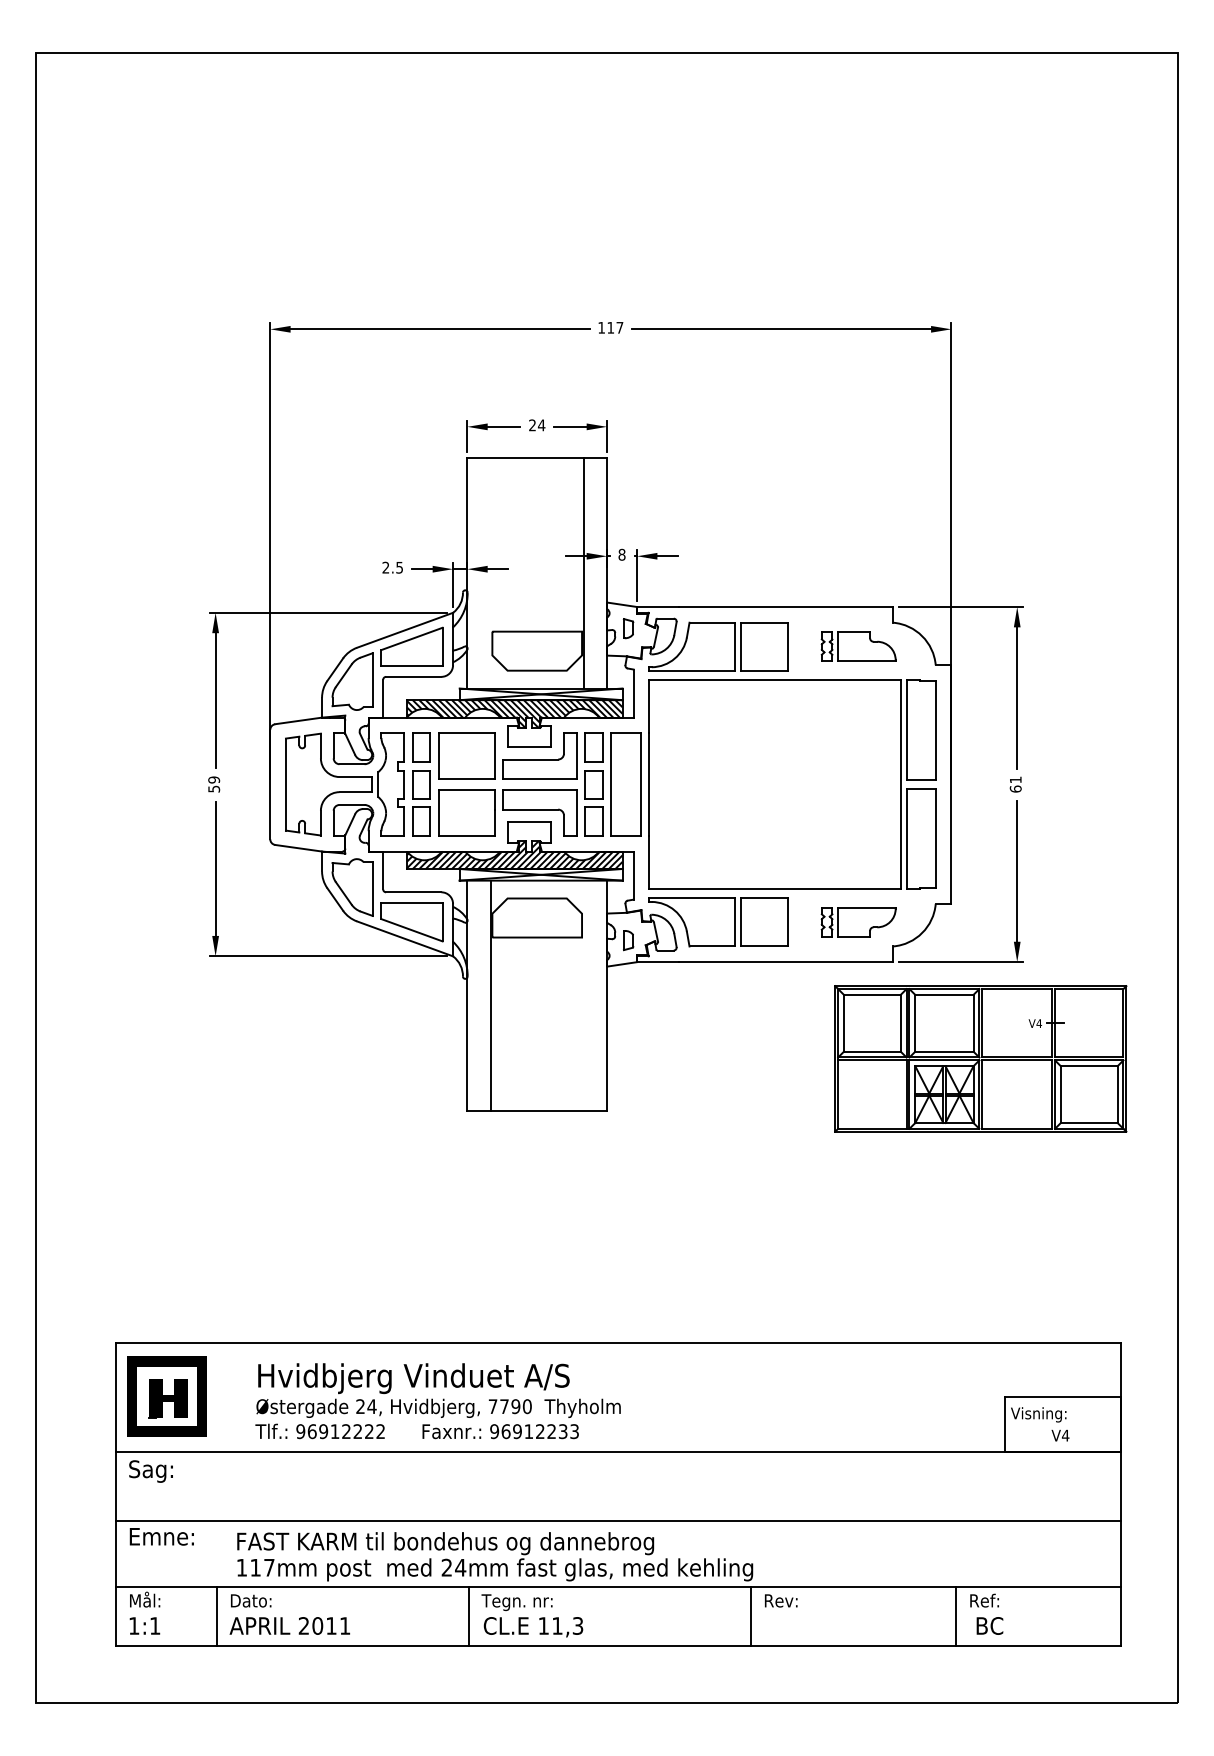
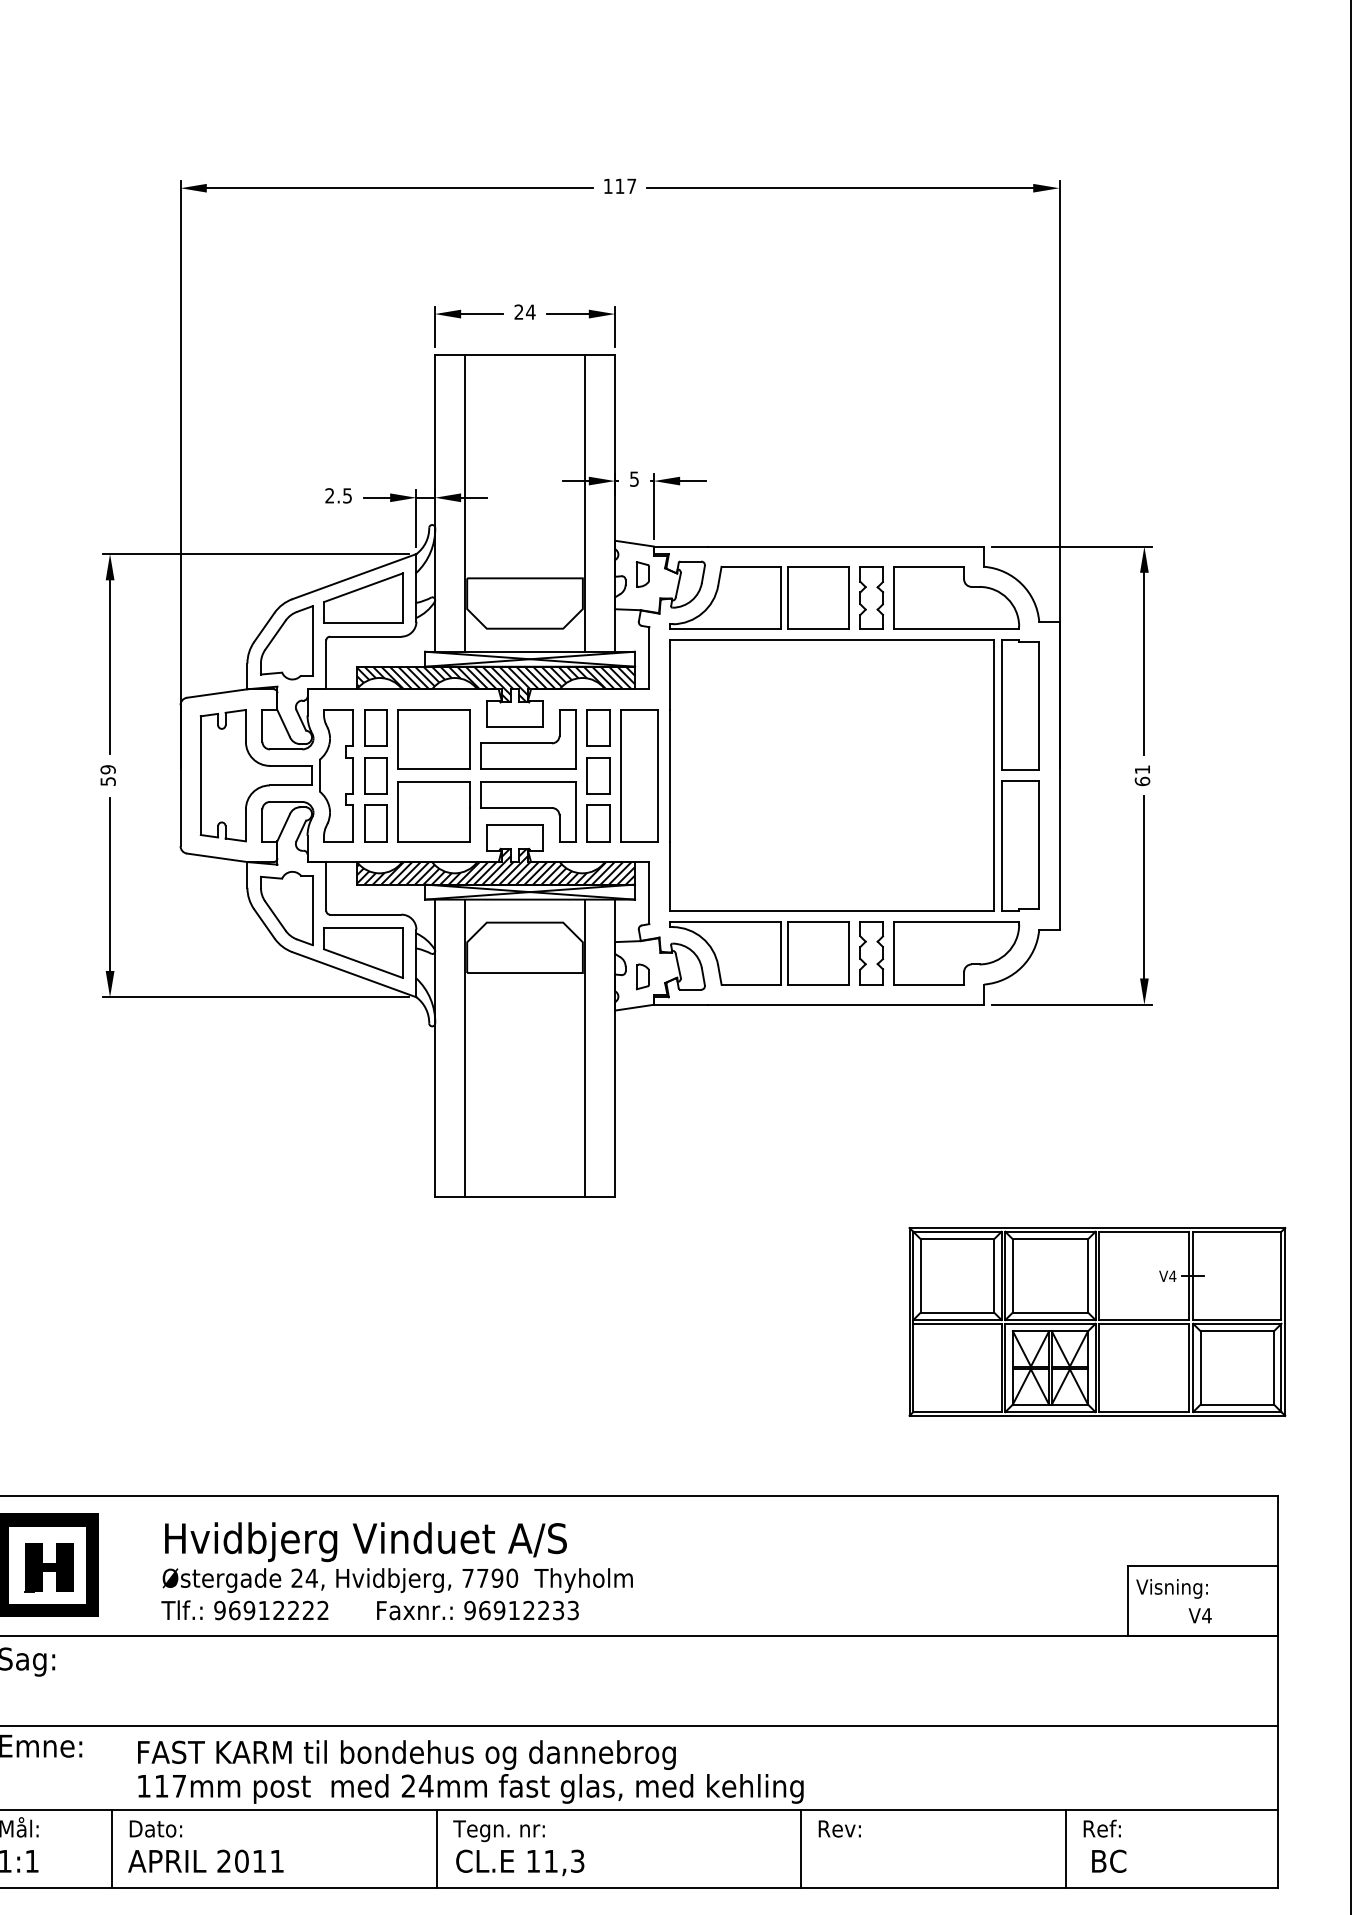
text: (621, 554) -> (633, 478), 8 -> 5
line: (490, 573) -> (464, 503), added
part: (858, 646) -> (939, 597), size x1.67
part: (858, 921) -> (939, 952), size x1.67
line: (583, 996) -> (584, 1049), added
part: (980, 1058) -> (1096, 1321), moved

